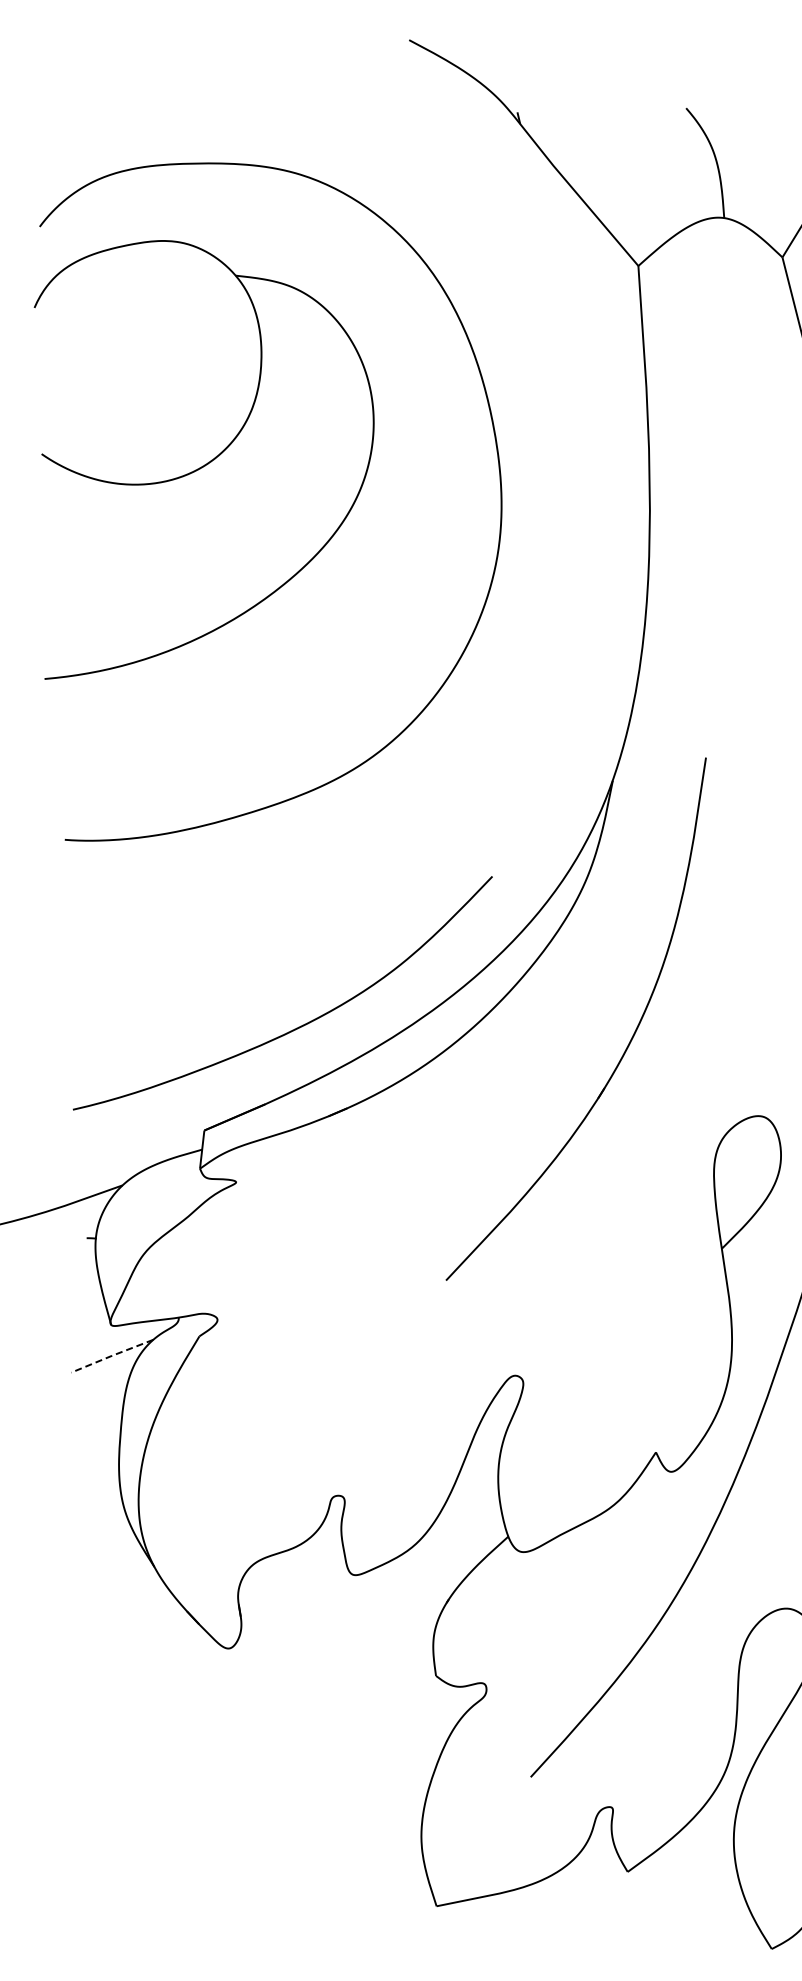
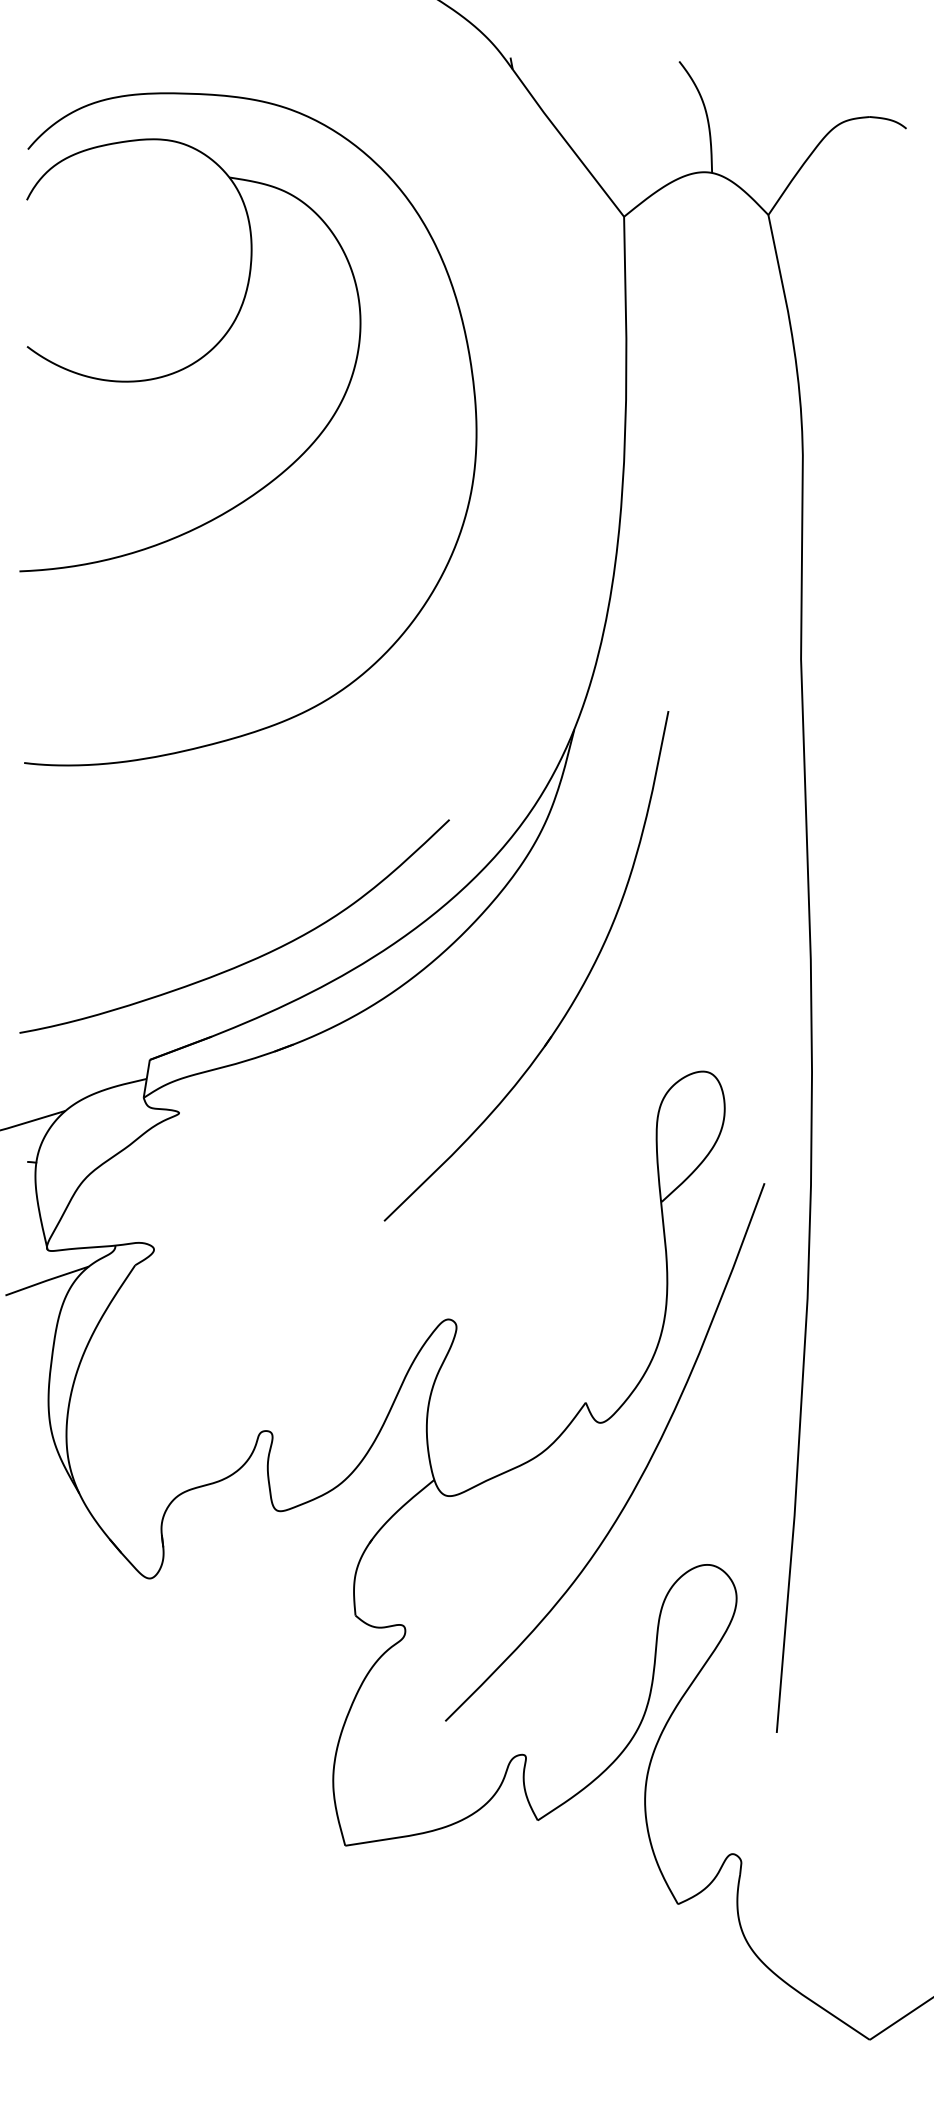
part: (209, 461) -> (194, 361), moved
line: (111, 1355) -> (46, 1280), dashed -> solid

